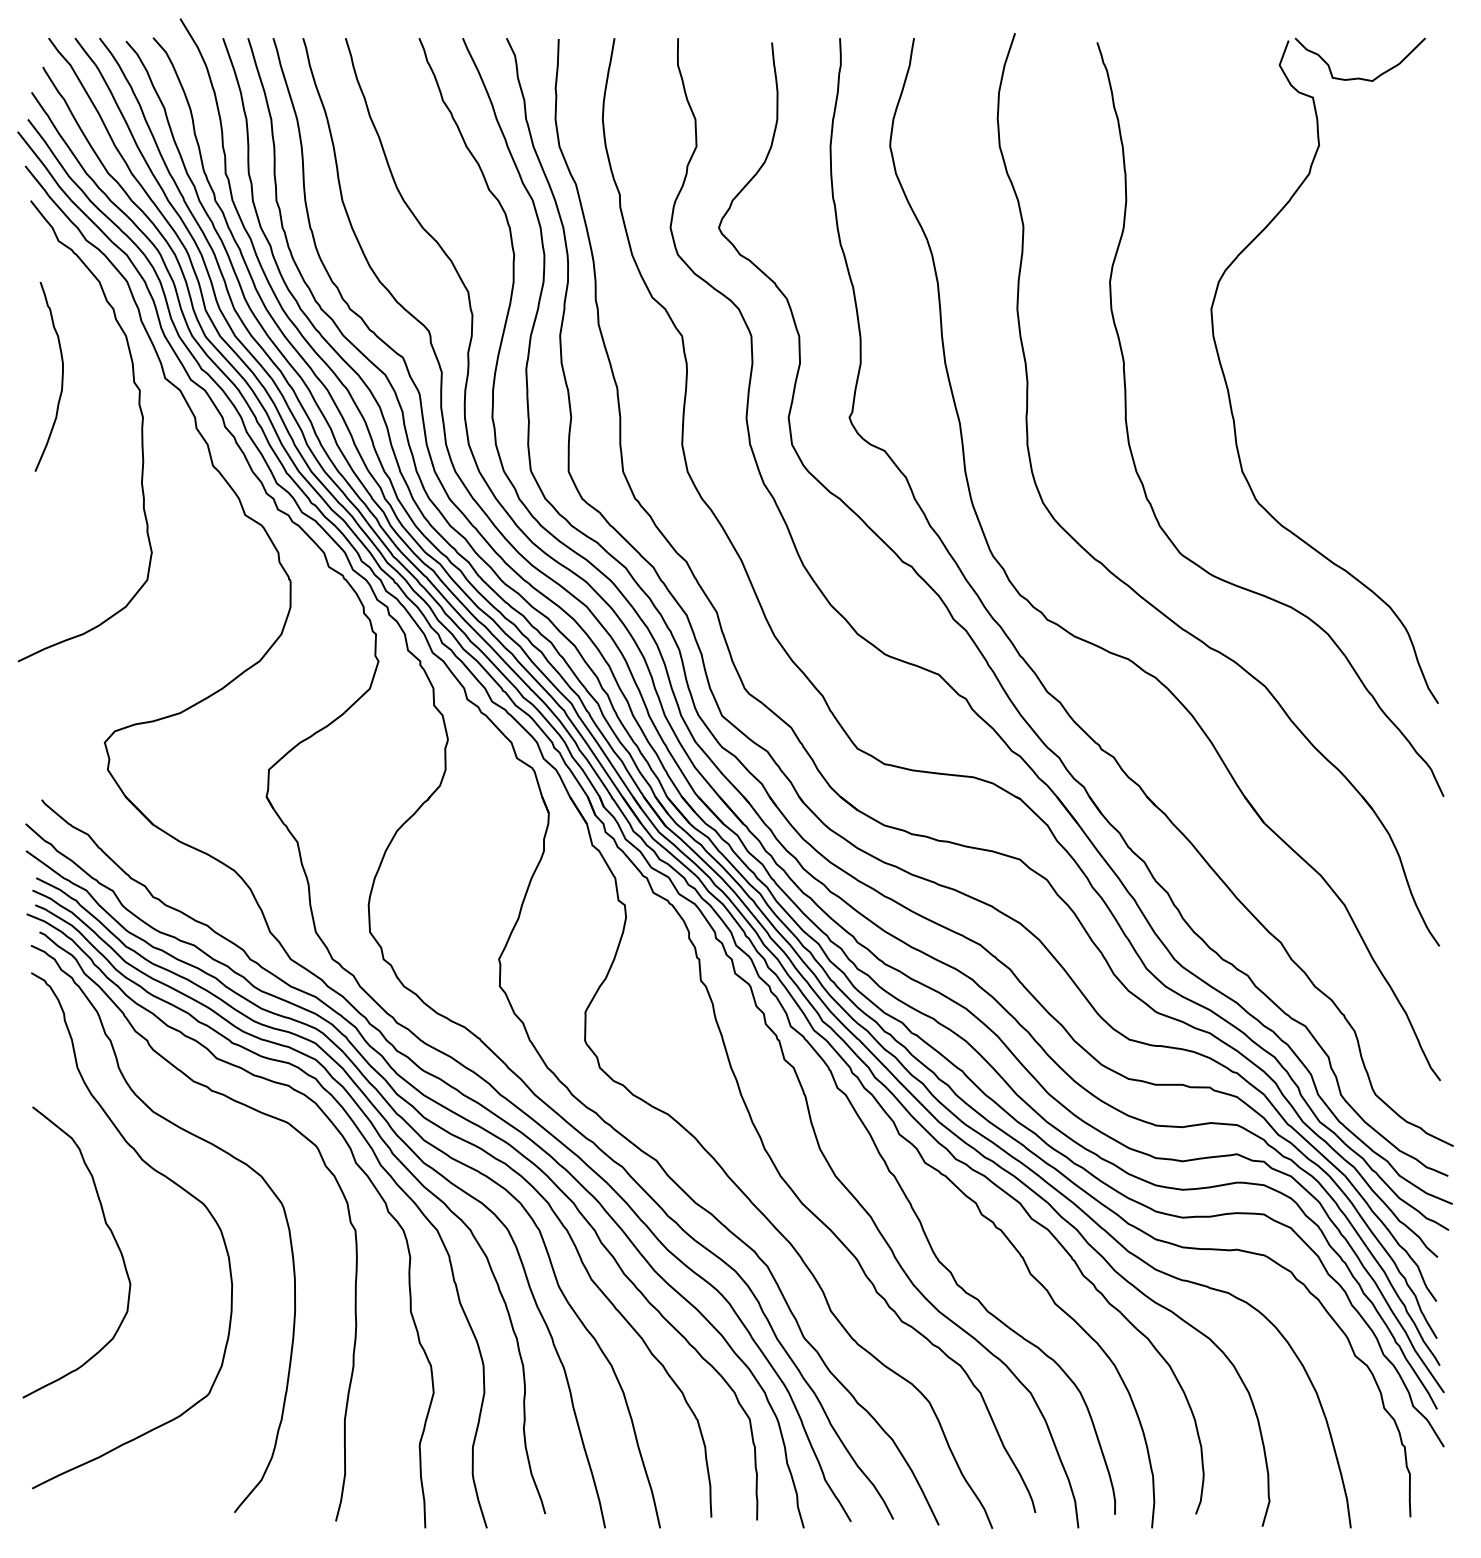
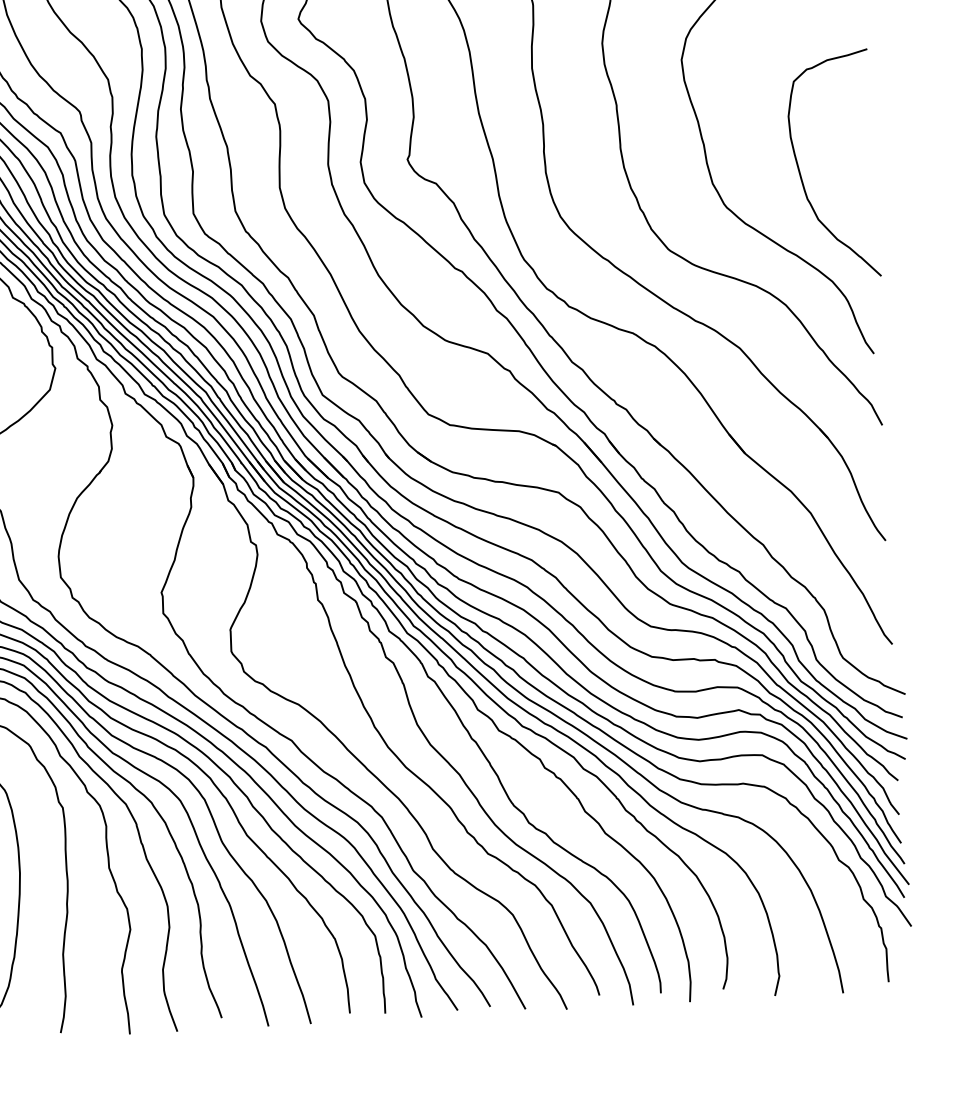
curve: (1357, 466) -> (801, 174), added

